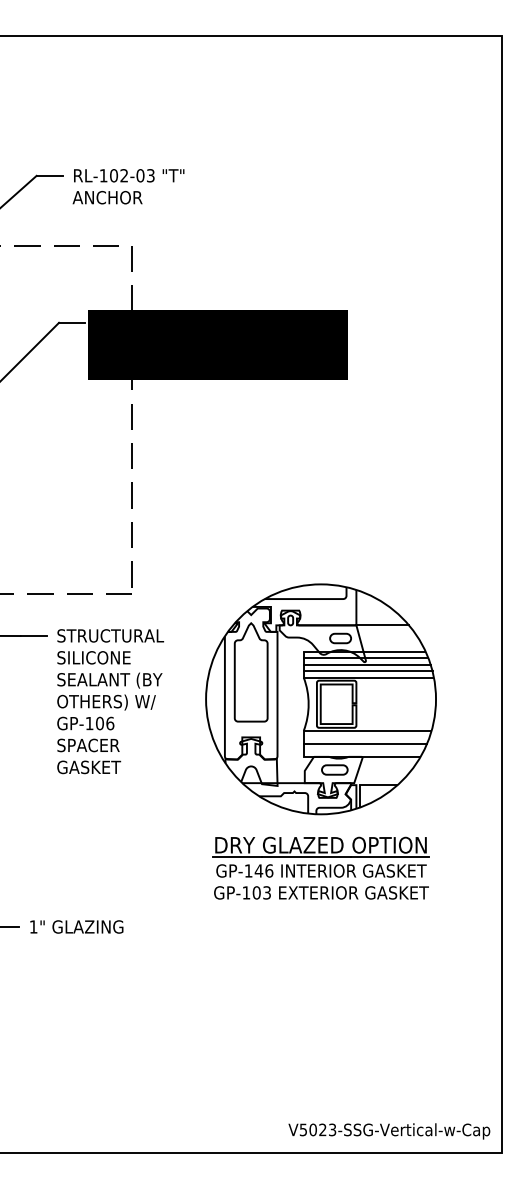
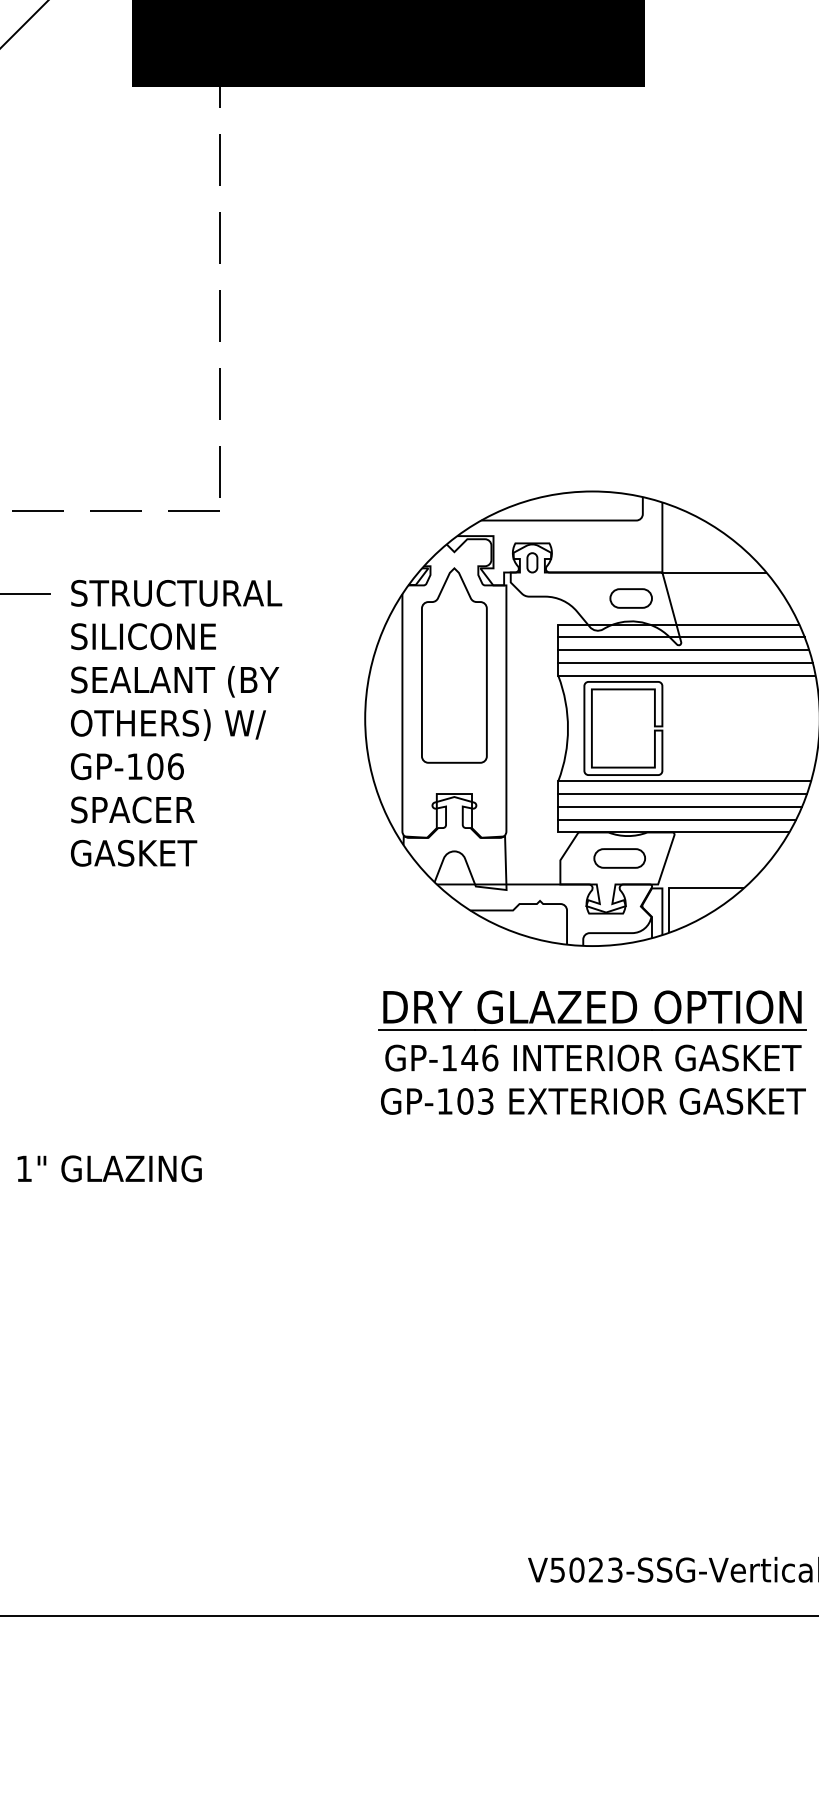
line: (366, 737) -> (682, 794), added
line: (363, 750) -> (676, 819), added

